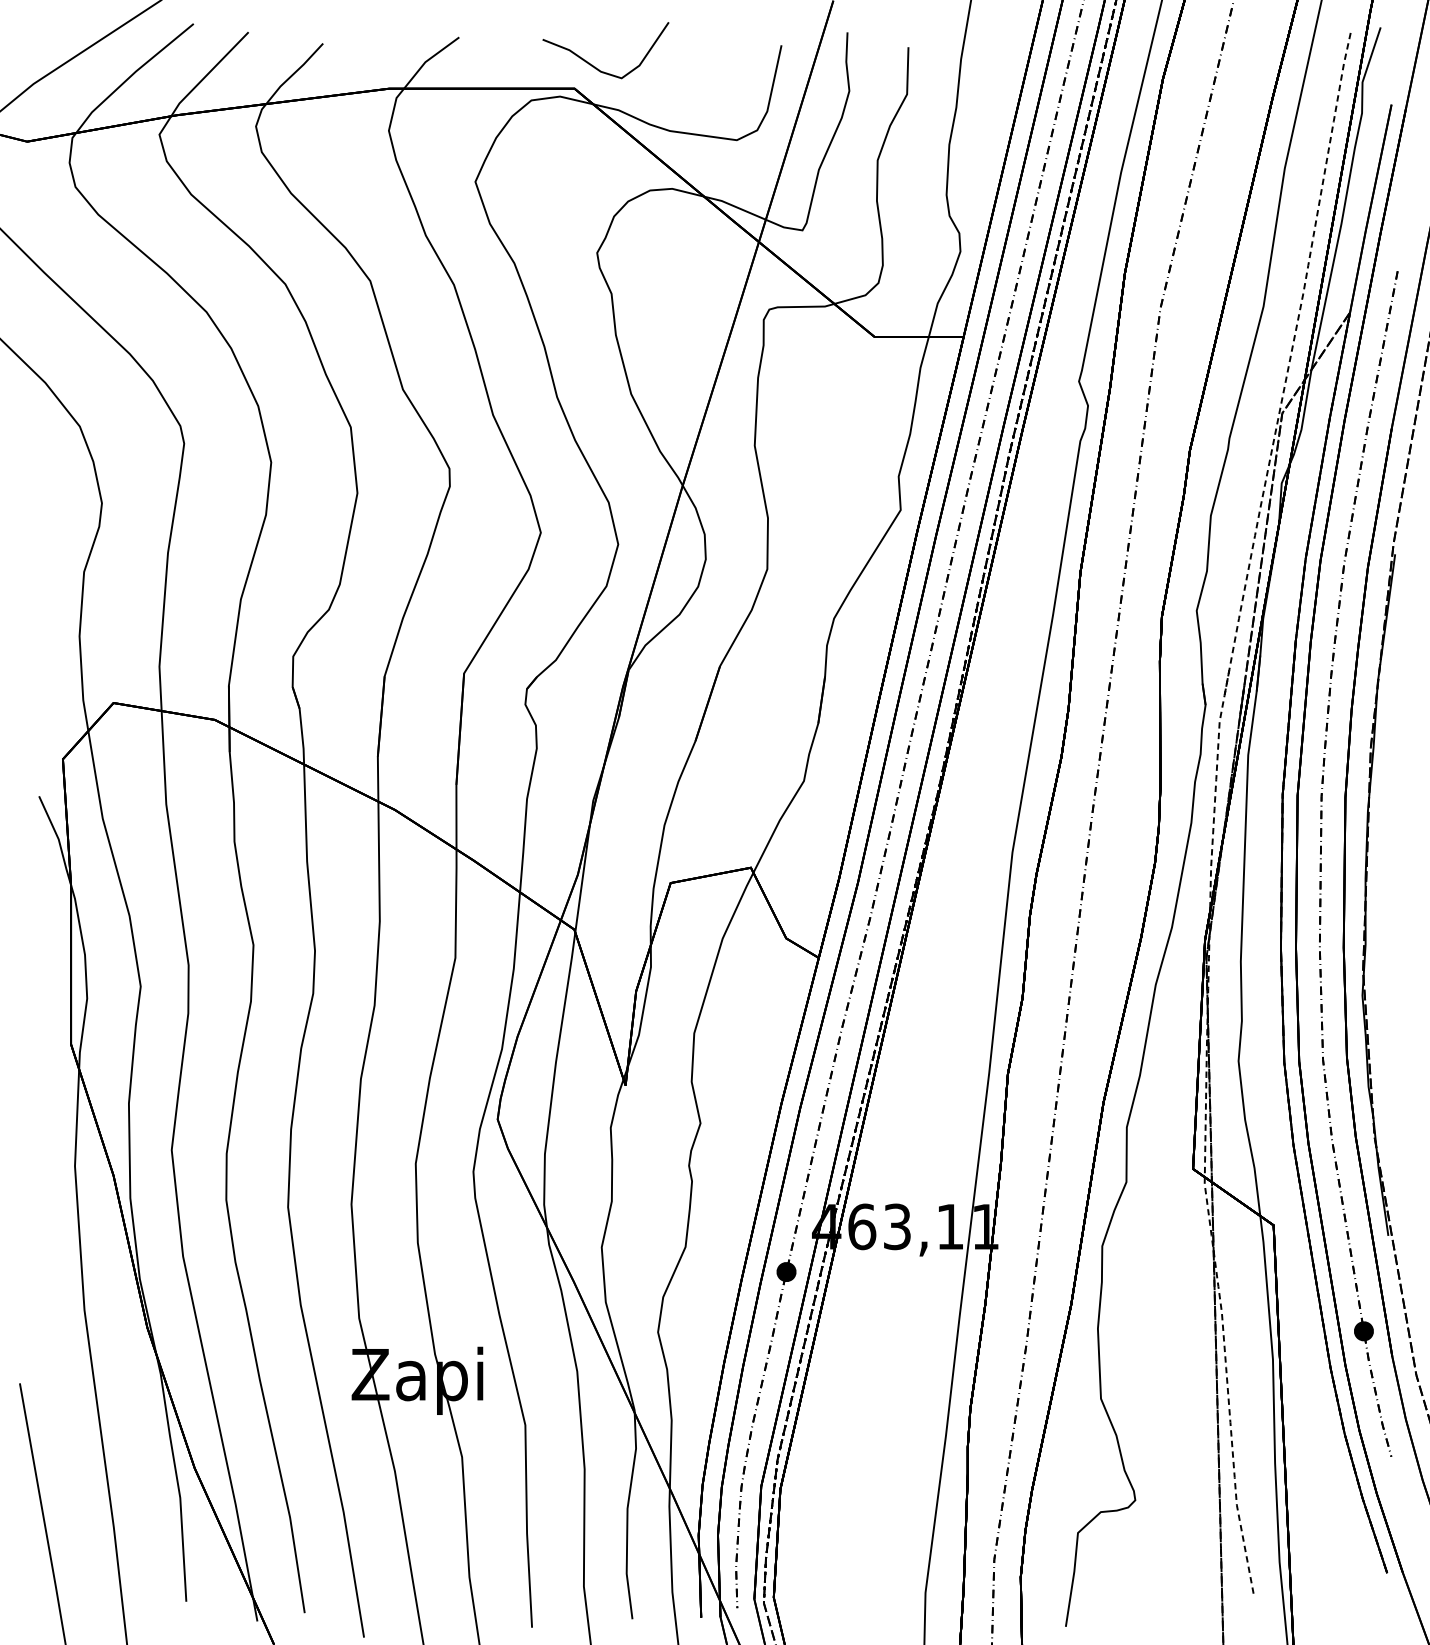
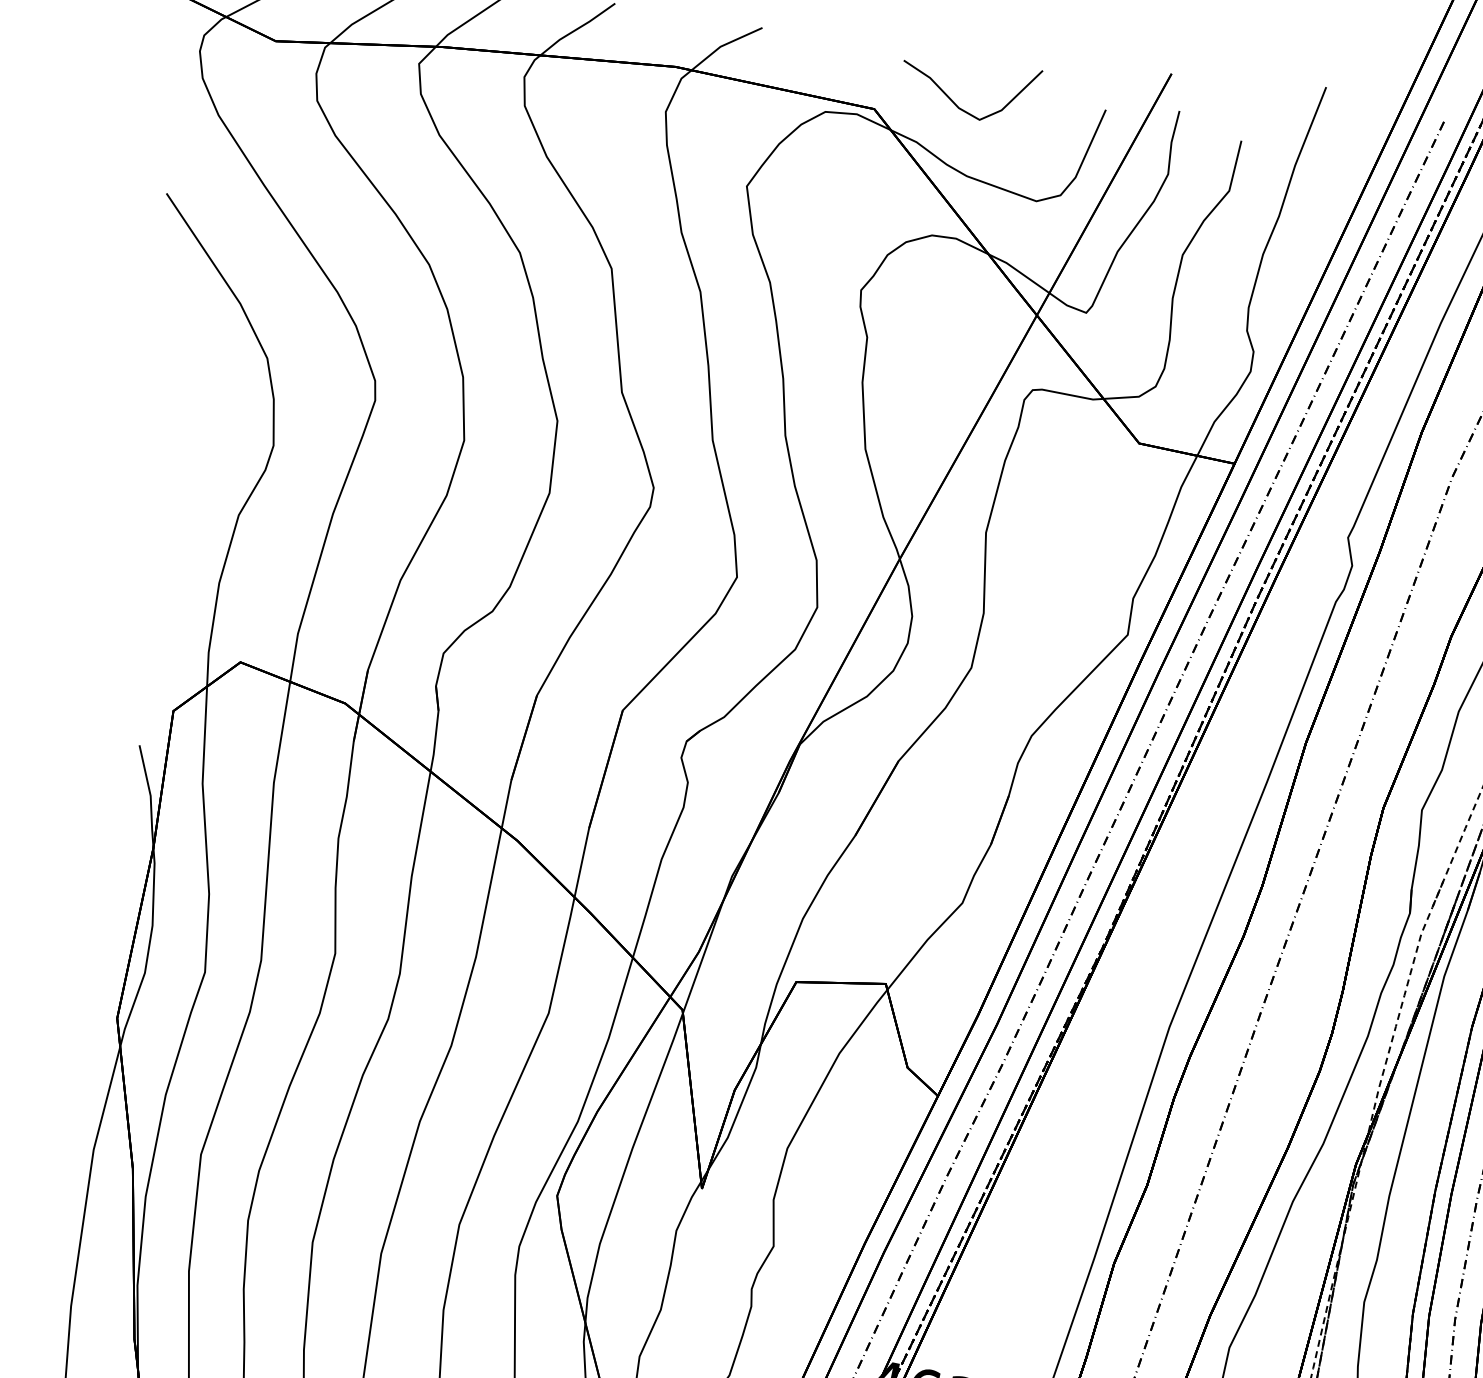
curve: (595, 66) -> (954, 101), moved

